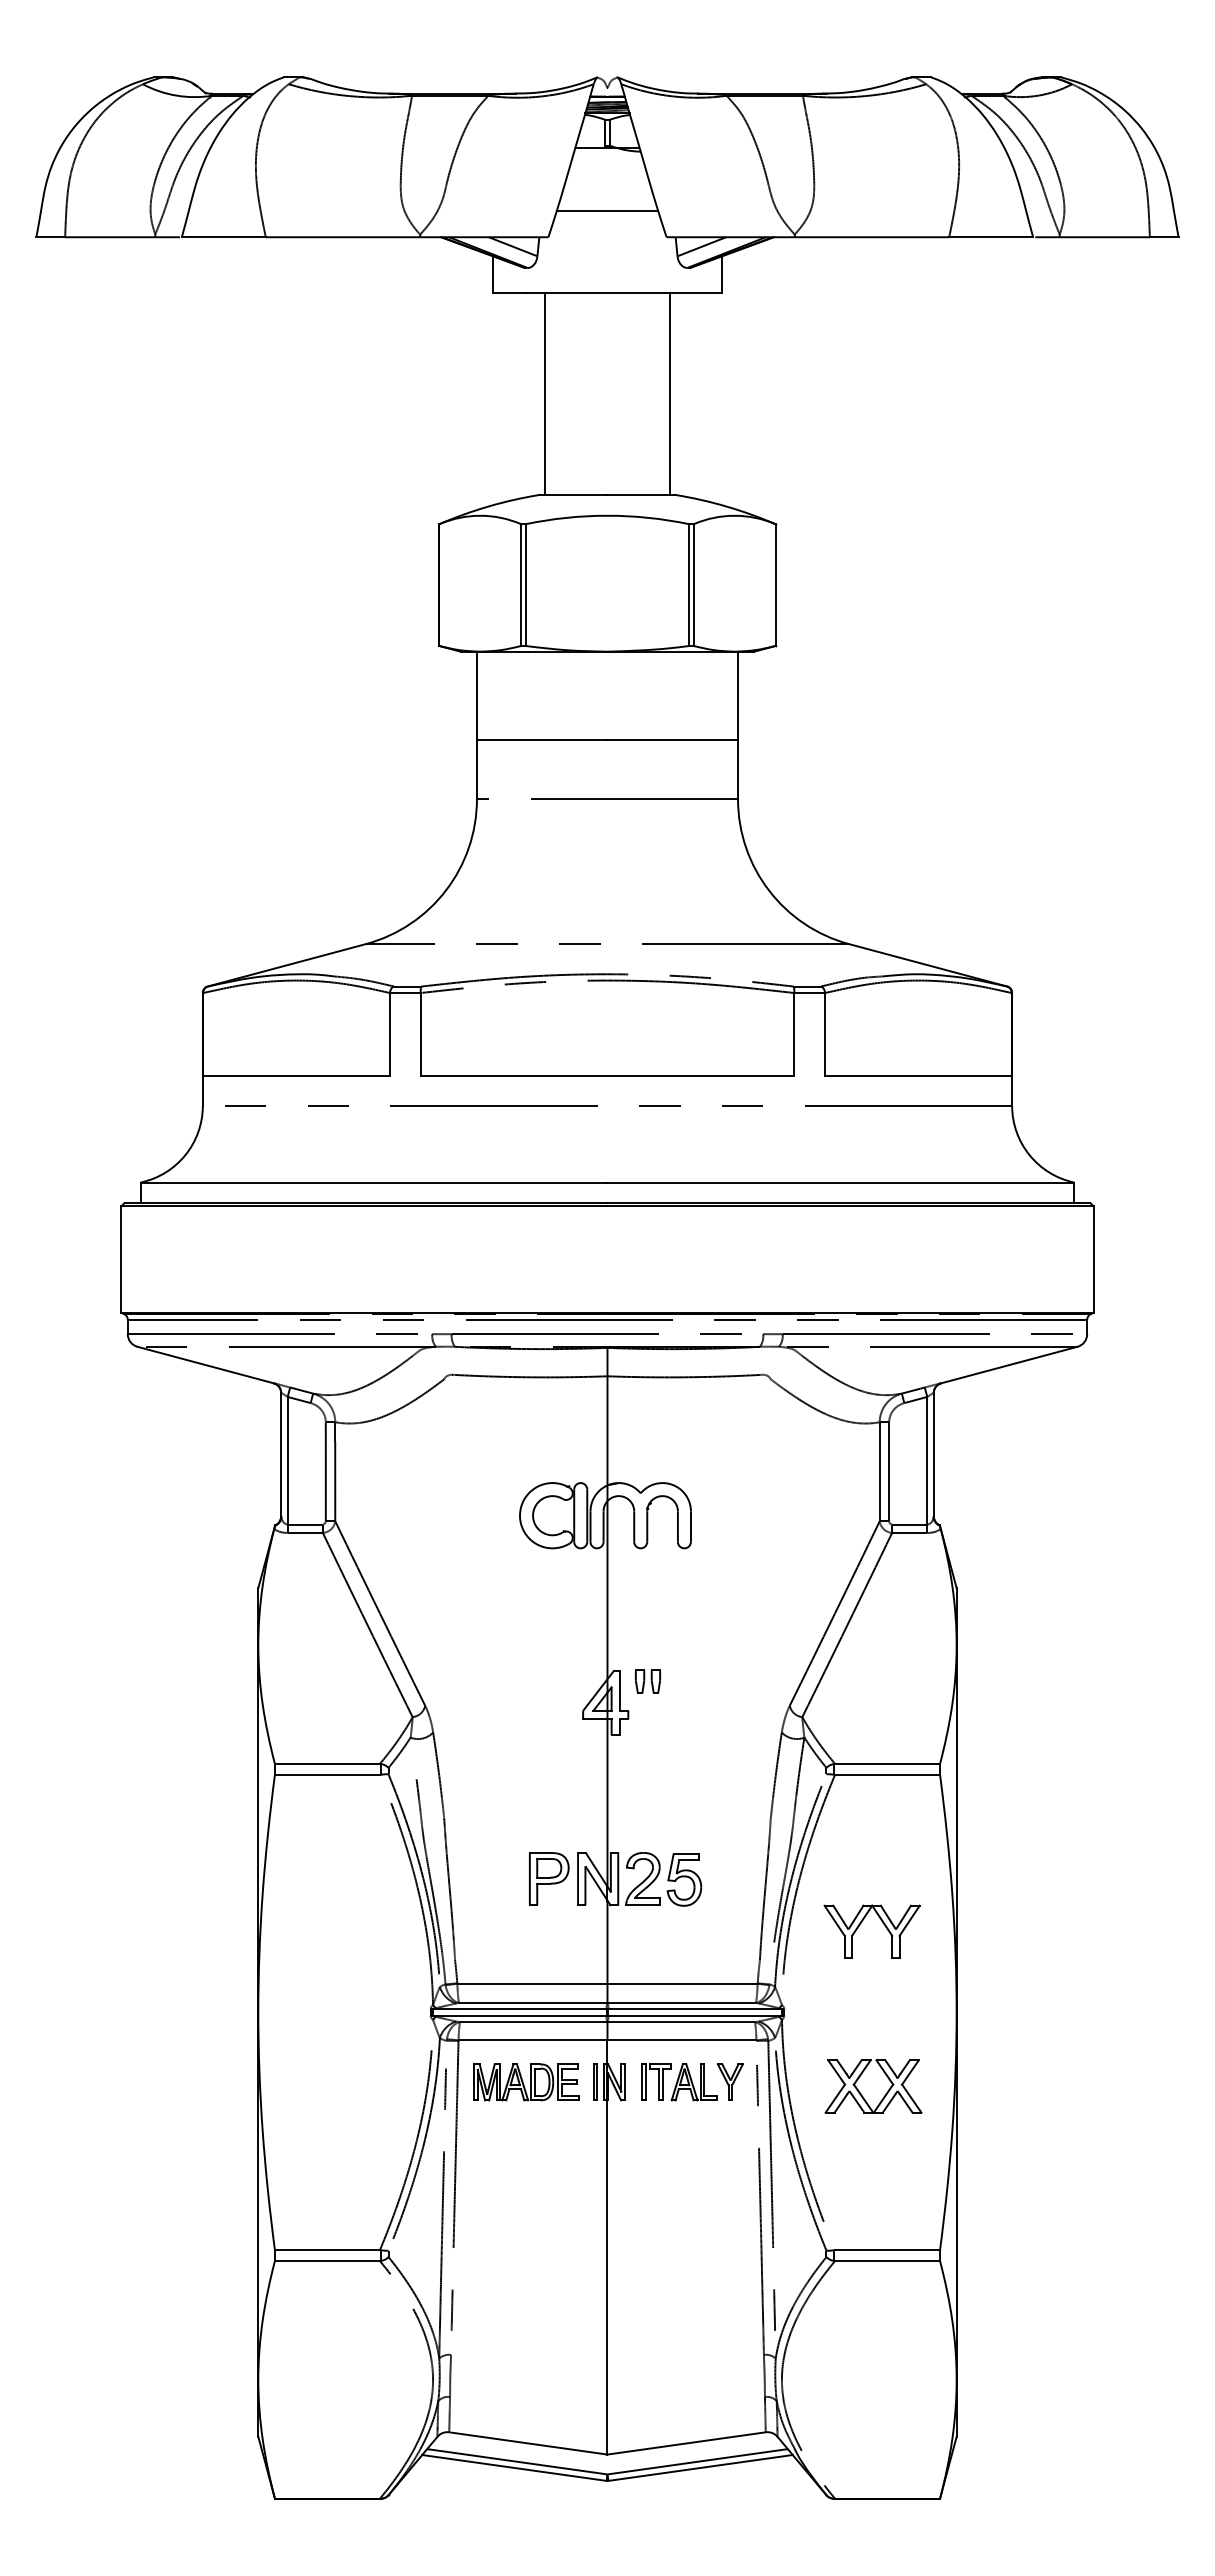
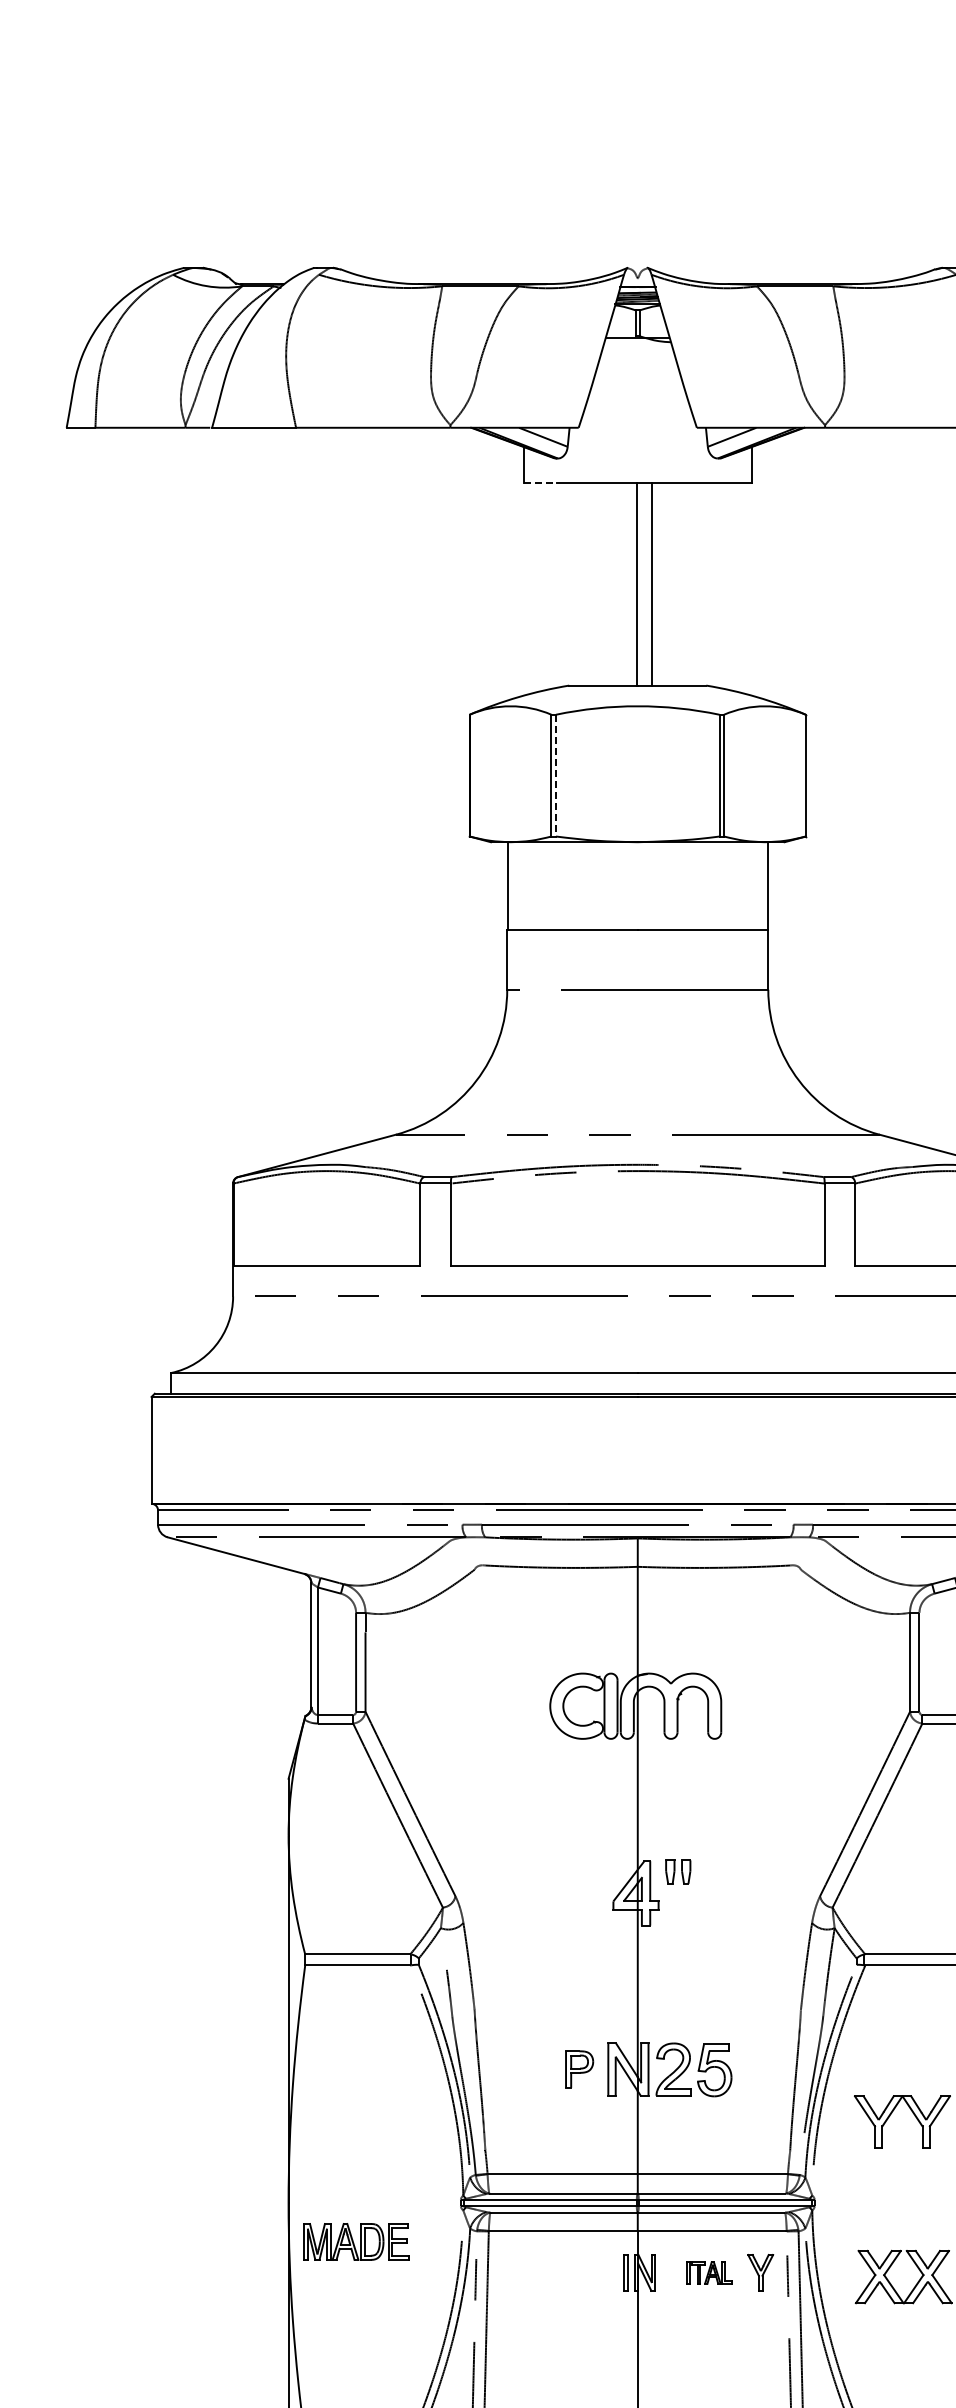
line: (607, 211) -> (637, 402), removed
line: (510, 292) -> (540, 483), solid -> dashed
line: (545, 393) -> (636, 584), moved
line: (669, 393) -> (651, 584), moved
line: (525, 585) -> (555, 776), solid -> dashed
part: (549, 1878) -> (579, 2069), size x0.7
part: (526, 2082) -> (356, 2242), moved
part: (679, 2082) -> (709, 2273), size x0.6

